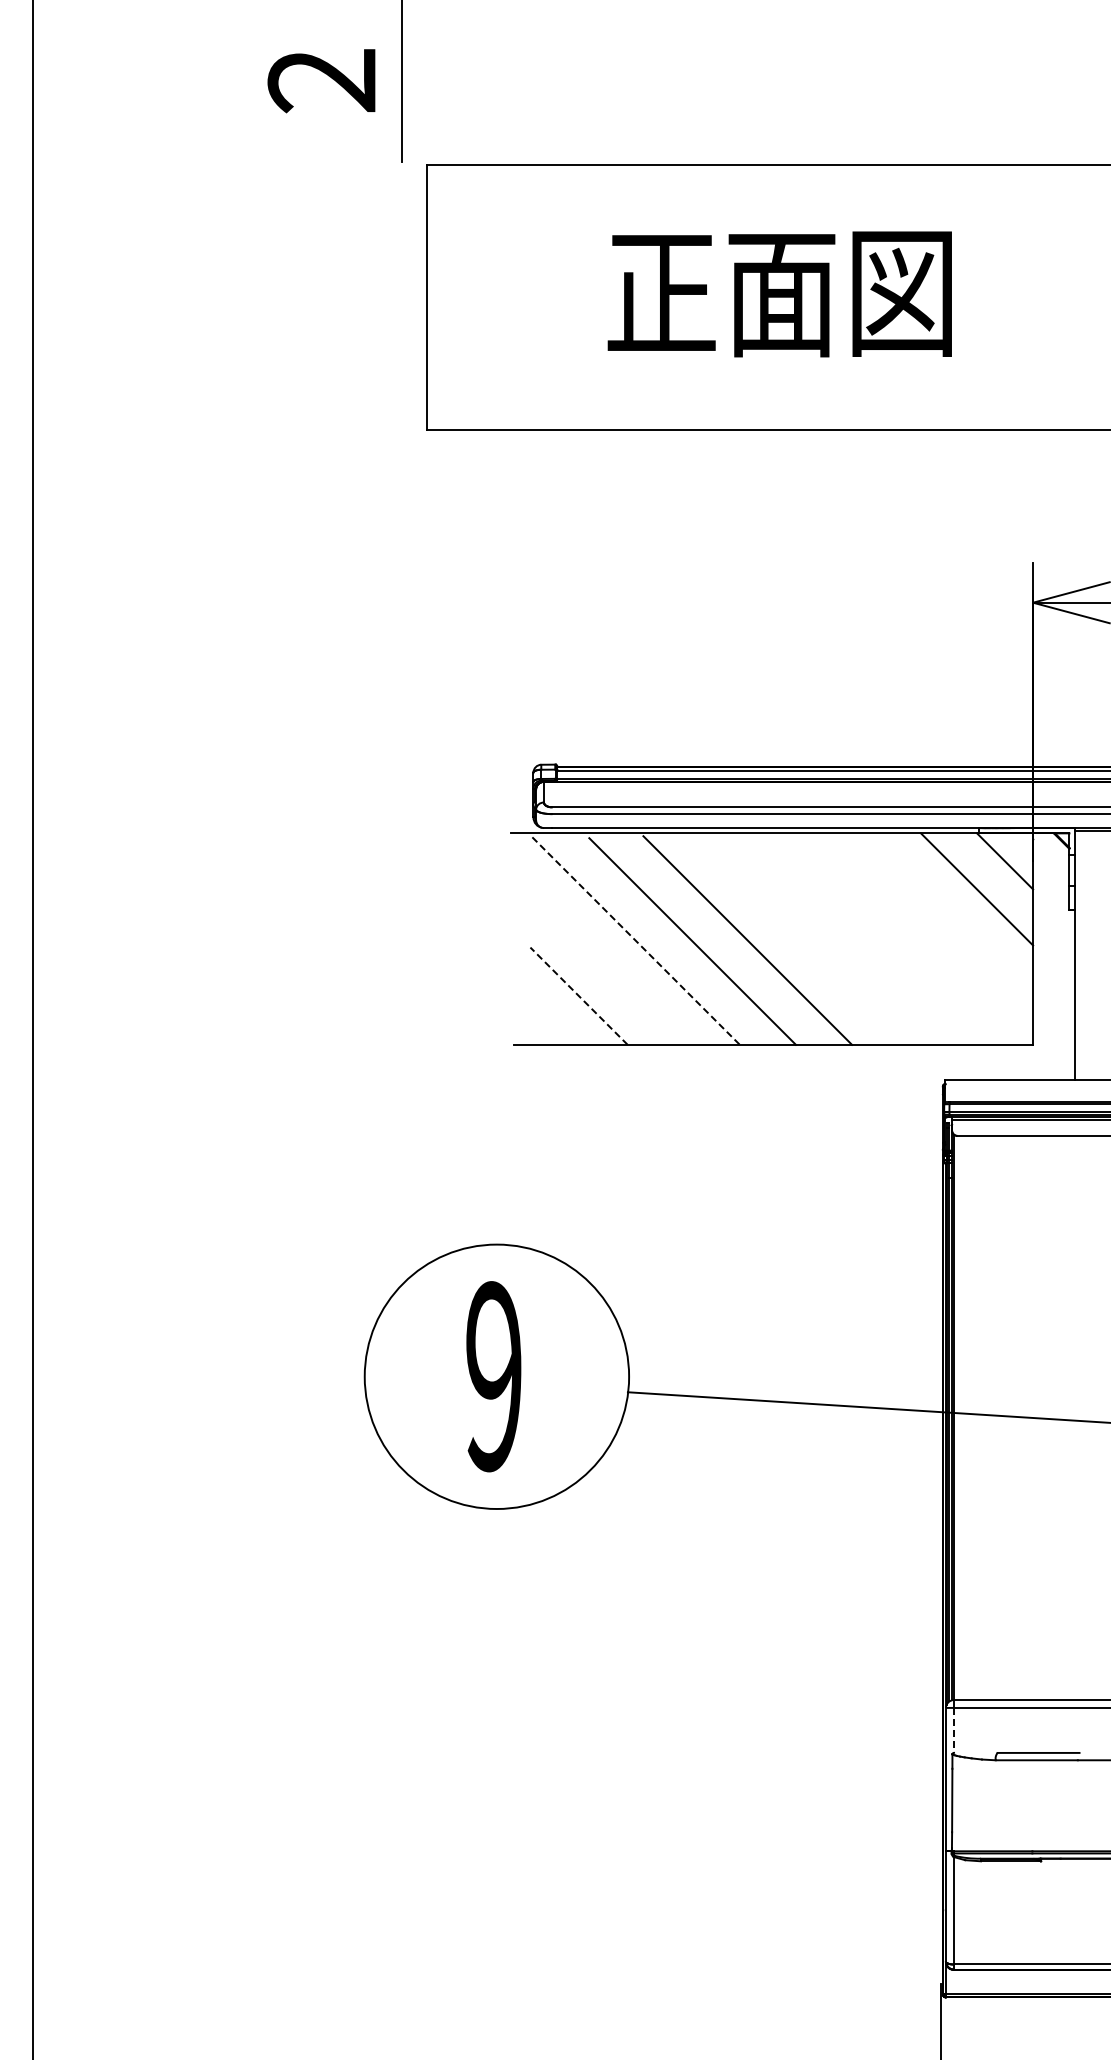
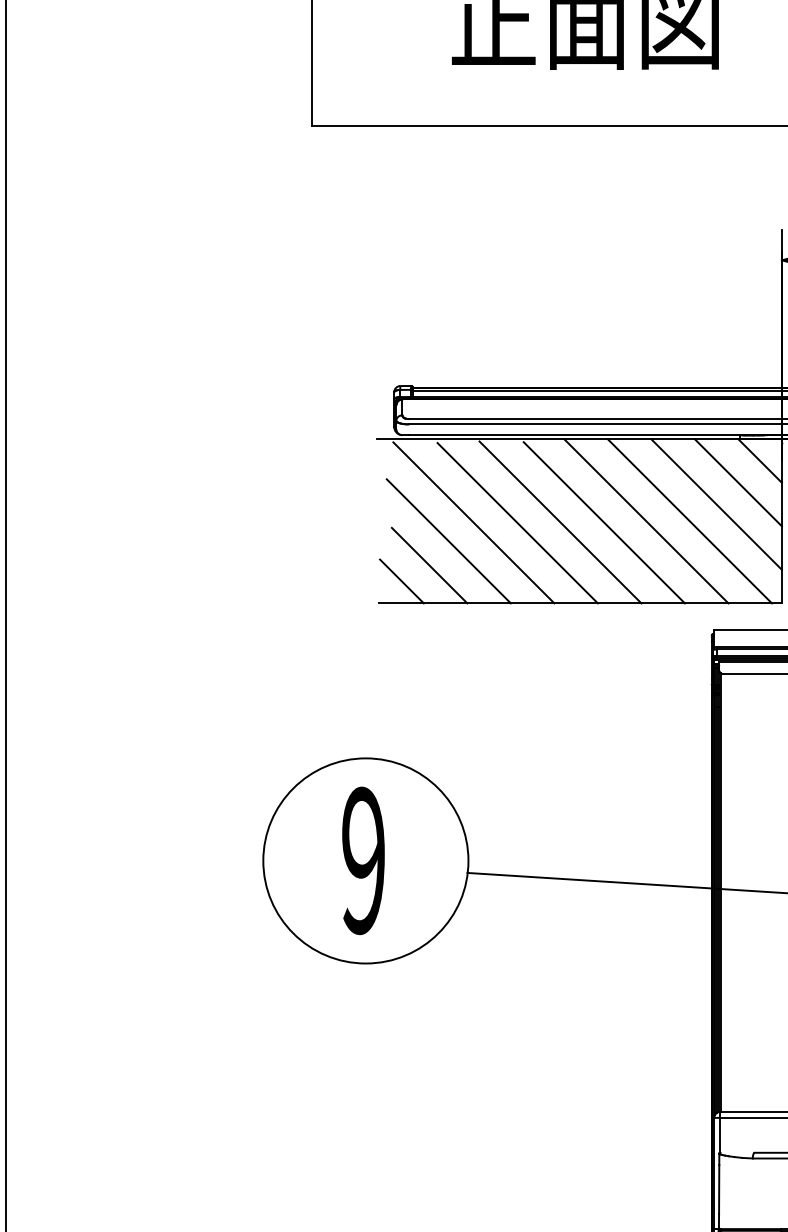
line: (948, 917) -> (716, 504), added
line: (858, 938) -> (646, 520), added
line: (914, 938) -> (689, 520), added
line: (804, 940) -> (604, 522), added
line: (636, 941) -> (474, 523), dashed -> solid
line: (603, 964) -> (448, 541), added
line: (579, 996) -> (429, 565), dashed -> solid
line: (543, 1016) -> (402, 581), added
line: (953, 1730) -> (720, 1135), dashed -> solid

